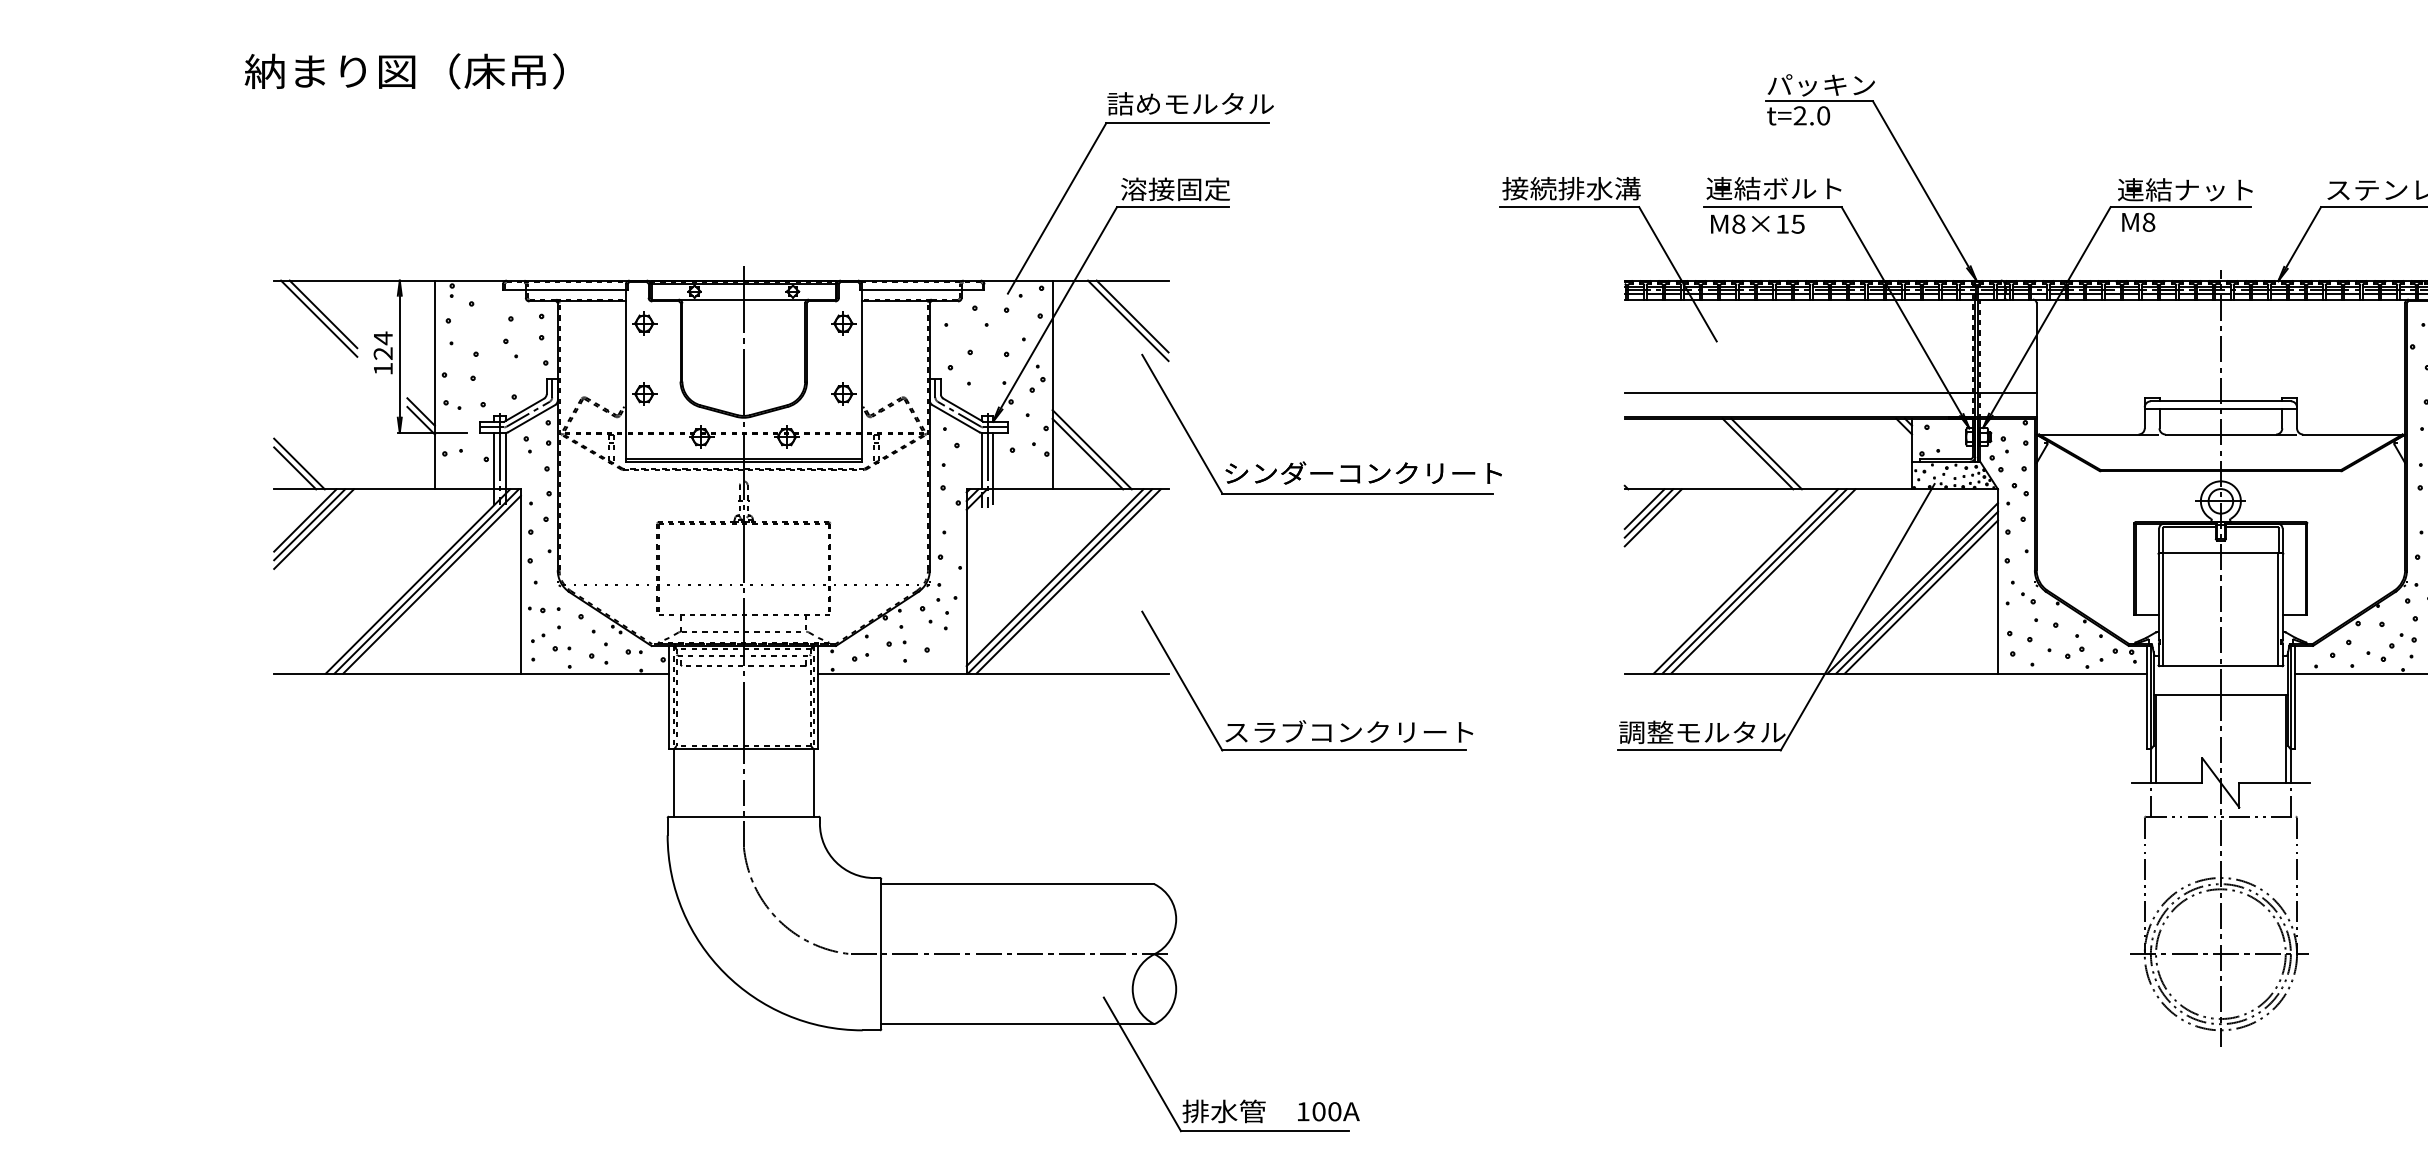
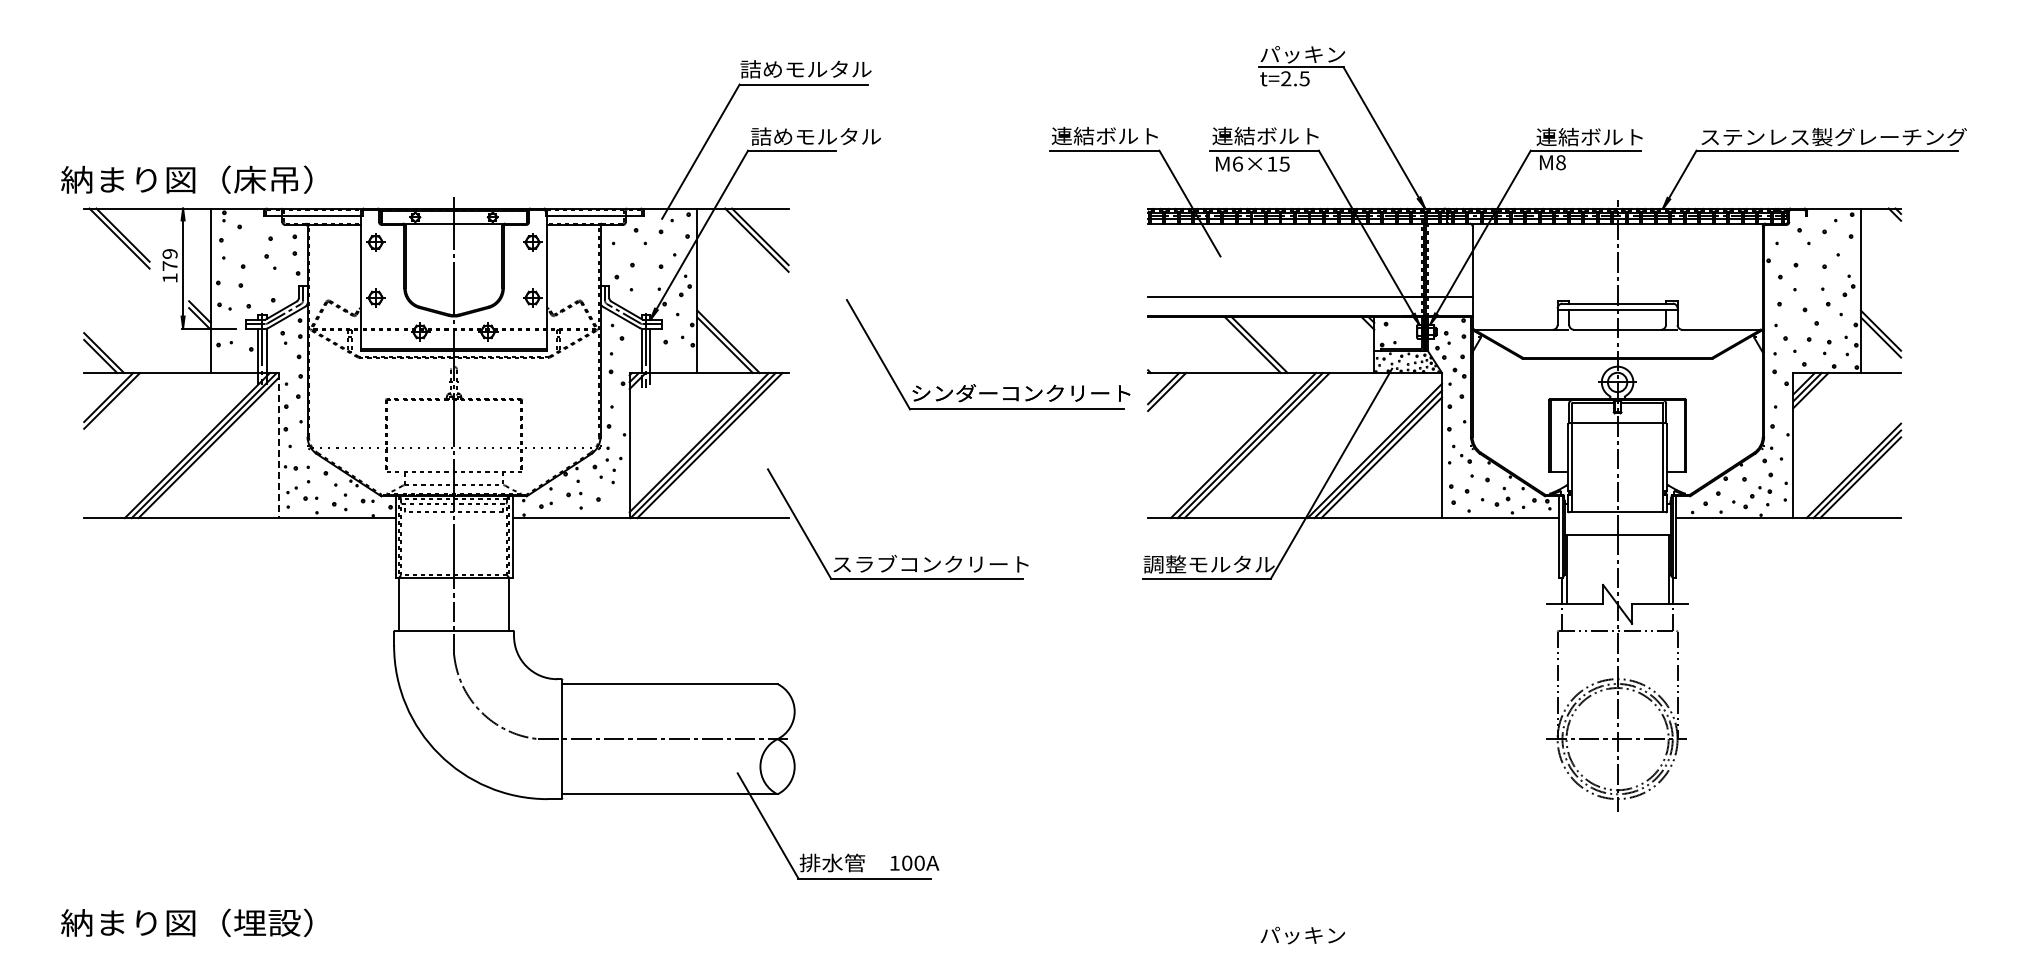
text: (404, 71) -> (186, 179), moved
text: (1823, 115) -> (1304, 78), t=2.0 -> t=2.5
text: (1570, 187) -> (1105, 135), 接続排水溝 -> 連結ボルト
text: (1202, 189) -> (815, 136), 溶接固定 -> 詰めモルタル
text: (2200, 189) -> (1601, 136), 連結ナット -> 連結ボルト
text: (1738, 223) -> (1237, 163), M8×15 -> M6×15
text: (382, 345) -> (169, 259), 124 -> 179
part: (1304, 462) -> (974, 384), moved
line: (1653, 516) -> (1170, 394), removed
line: (313, 529) -> (115, 404), removed
line: (520, 581) -> (278, 445), solid -> dashed

